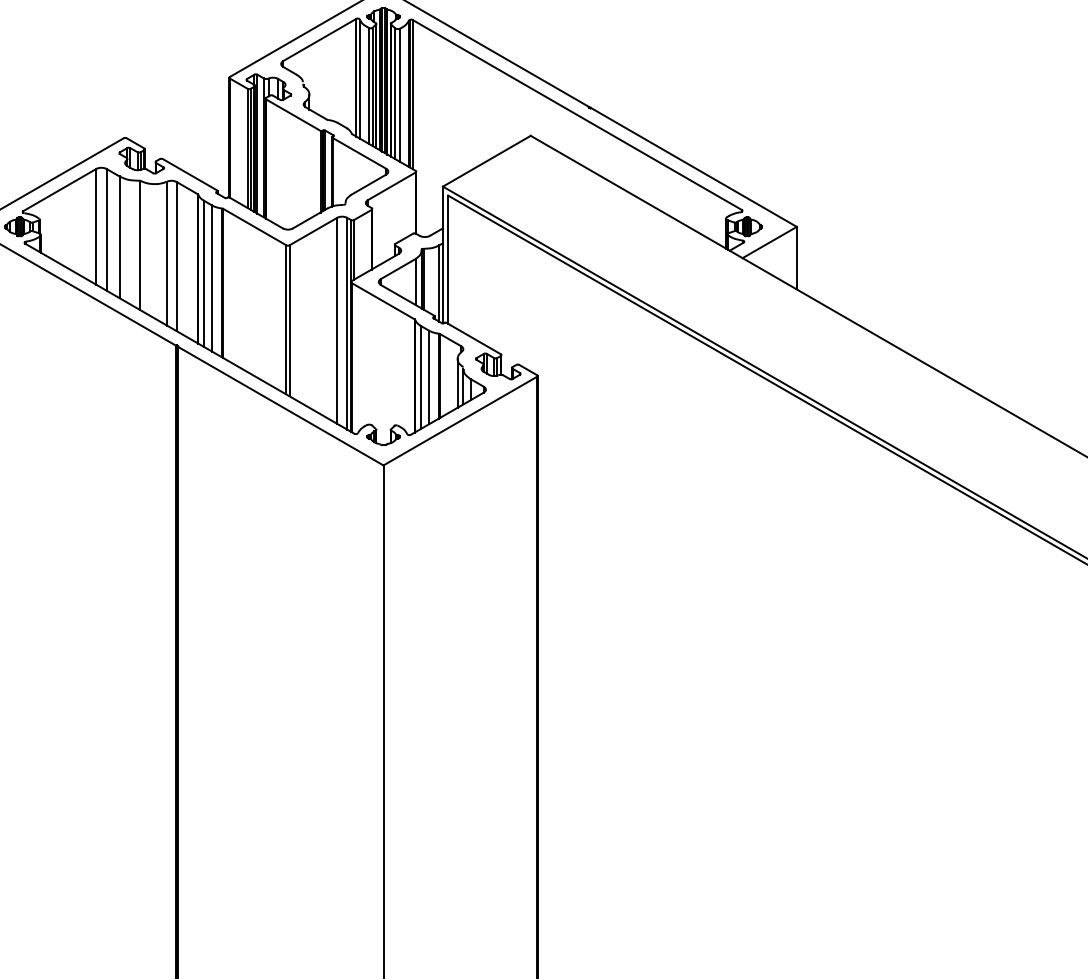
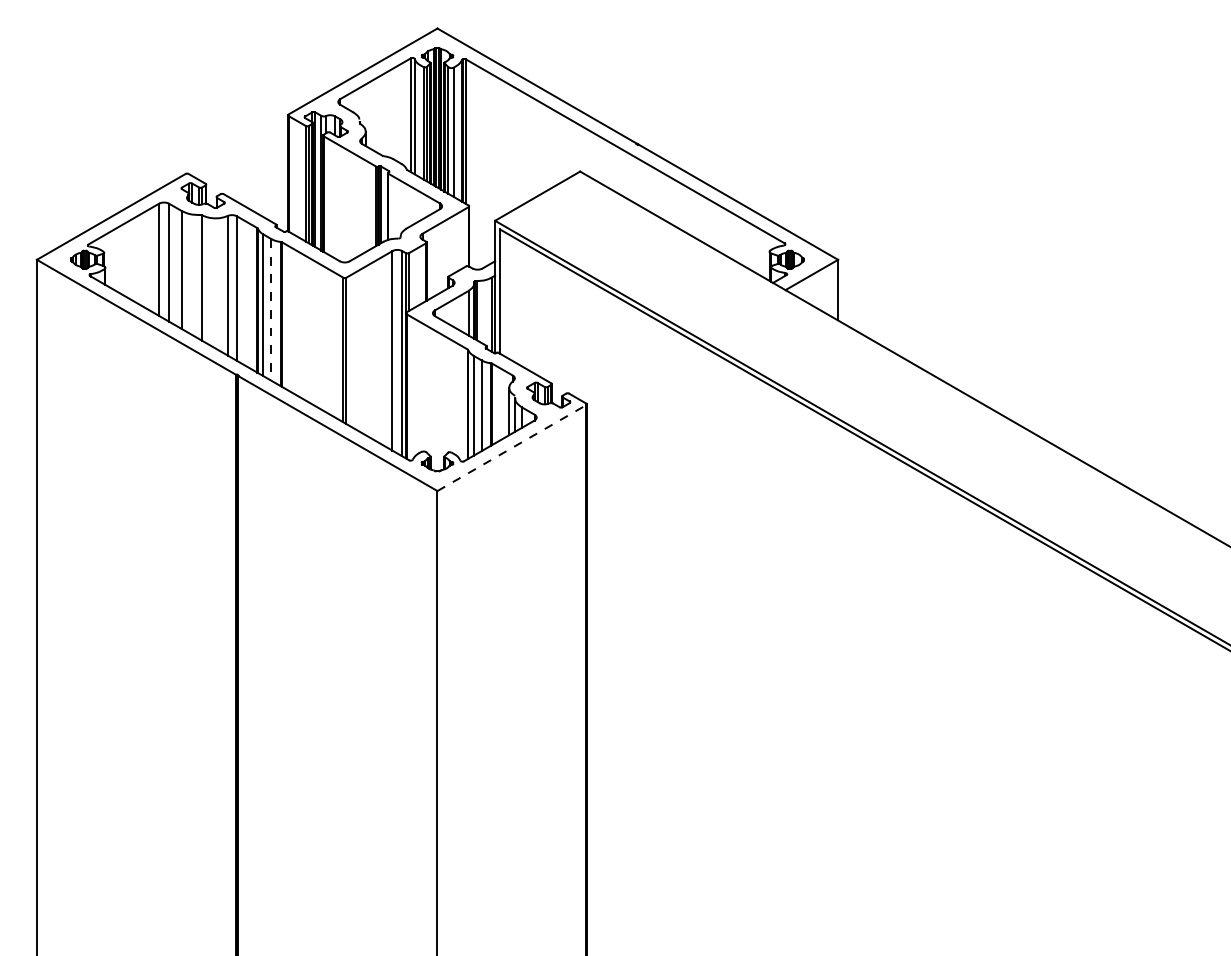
line: (212, 278) -> (271, 309), solid -> dashed
line: (459, 421) -> (511, 448), solid -> dashed

